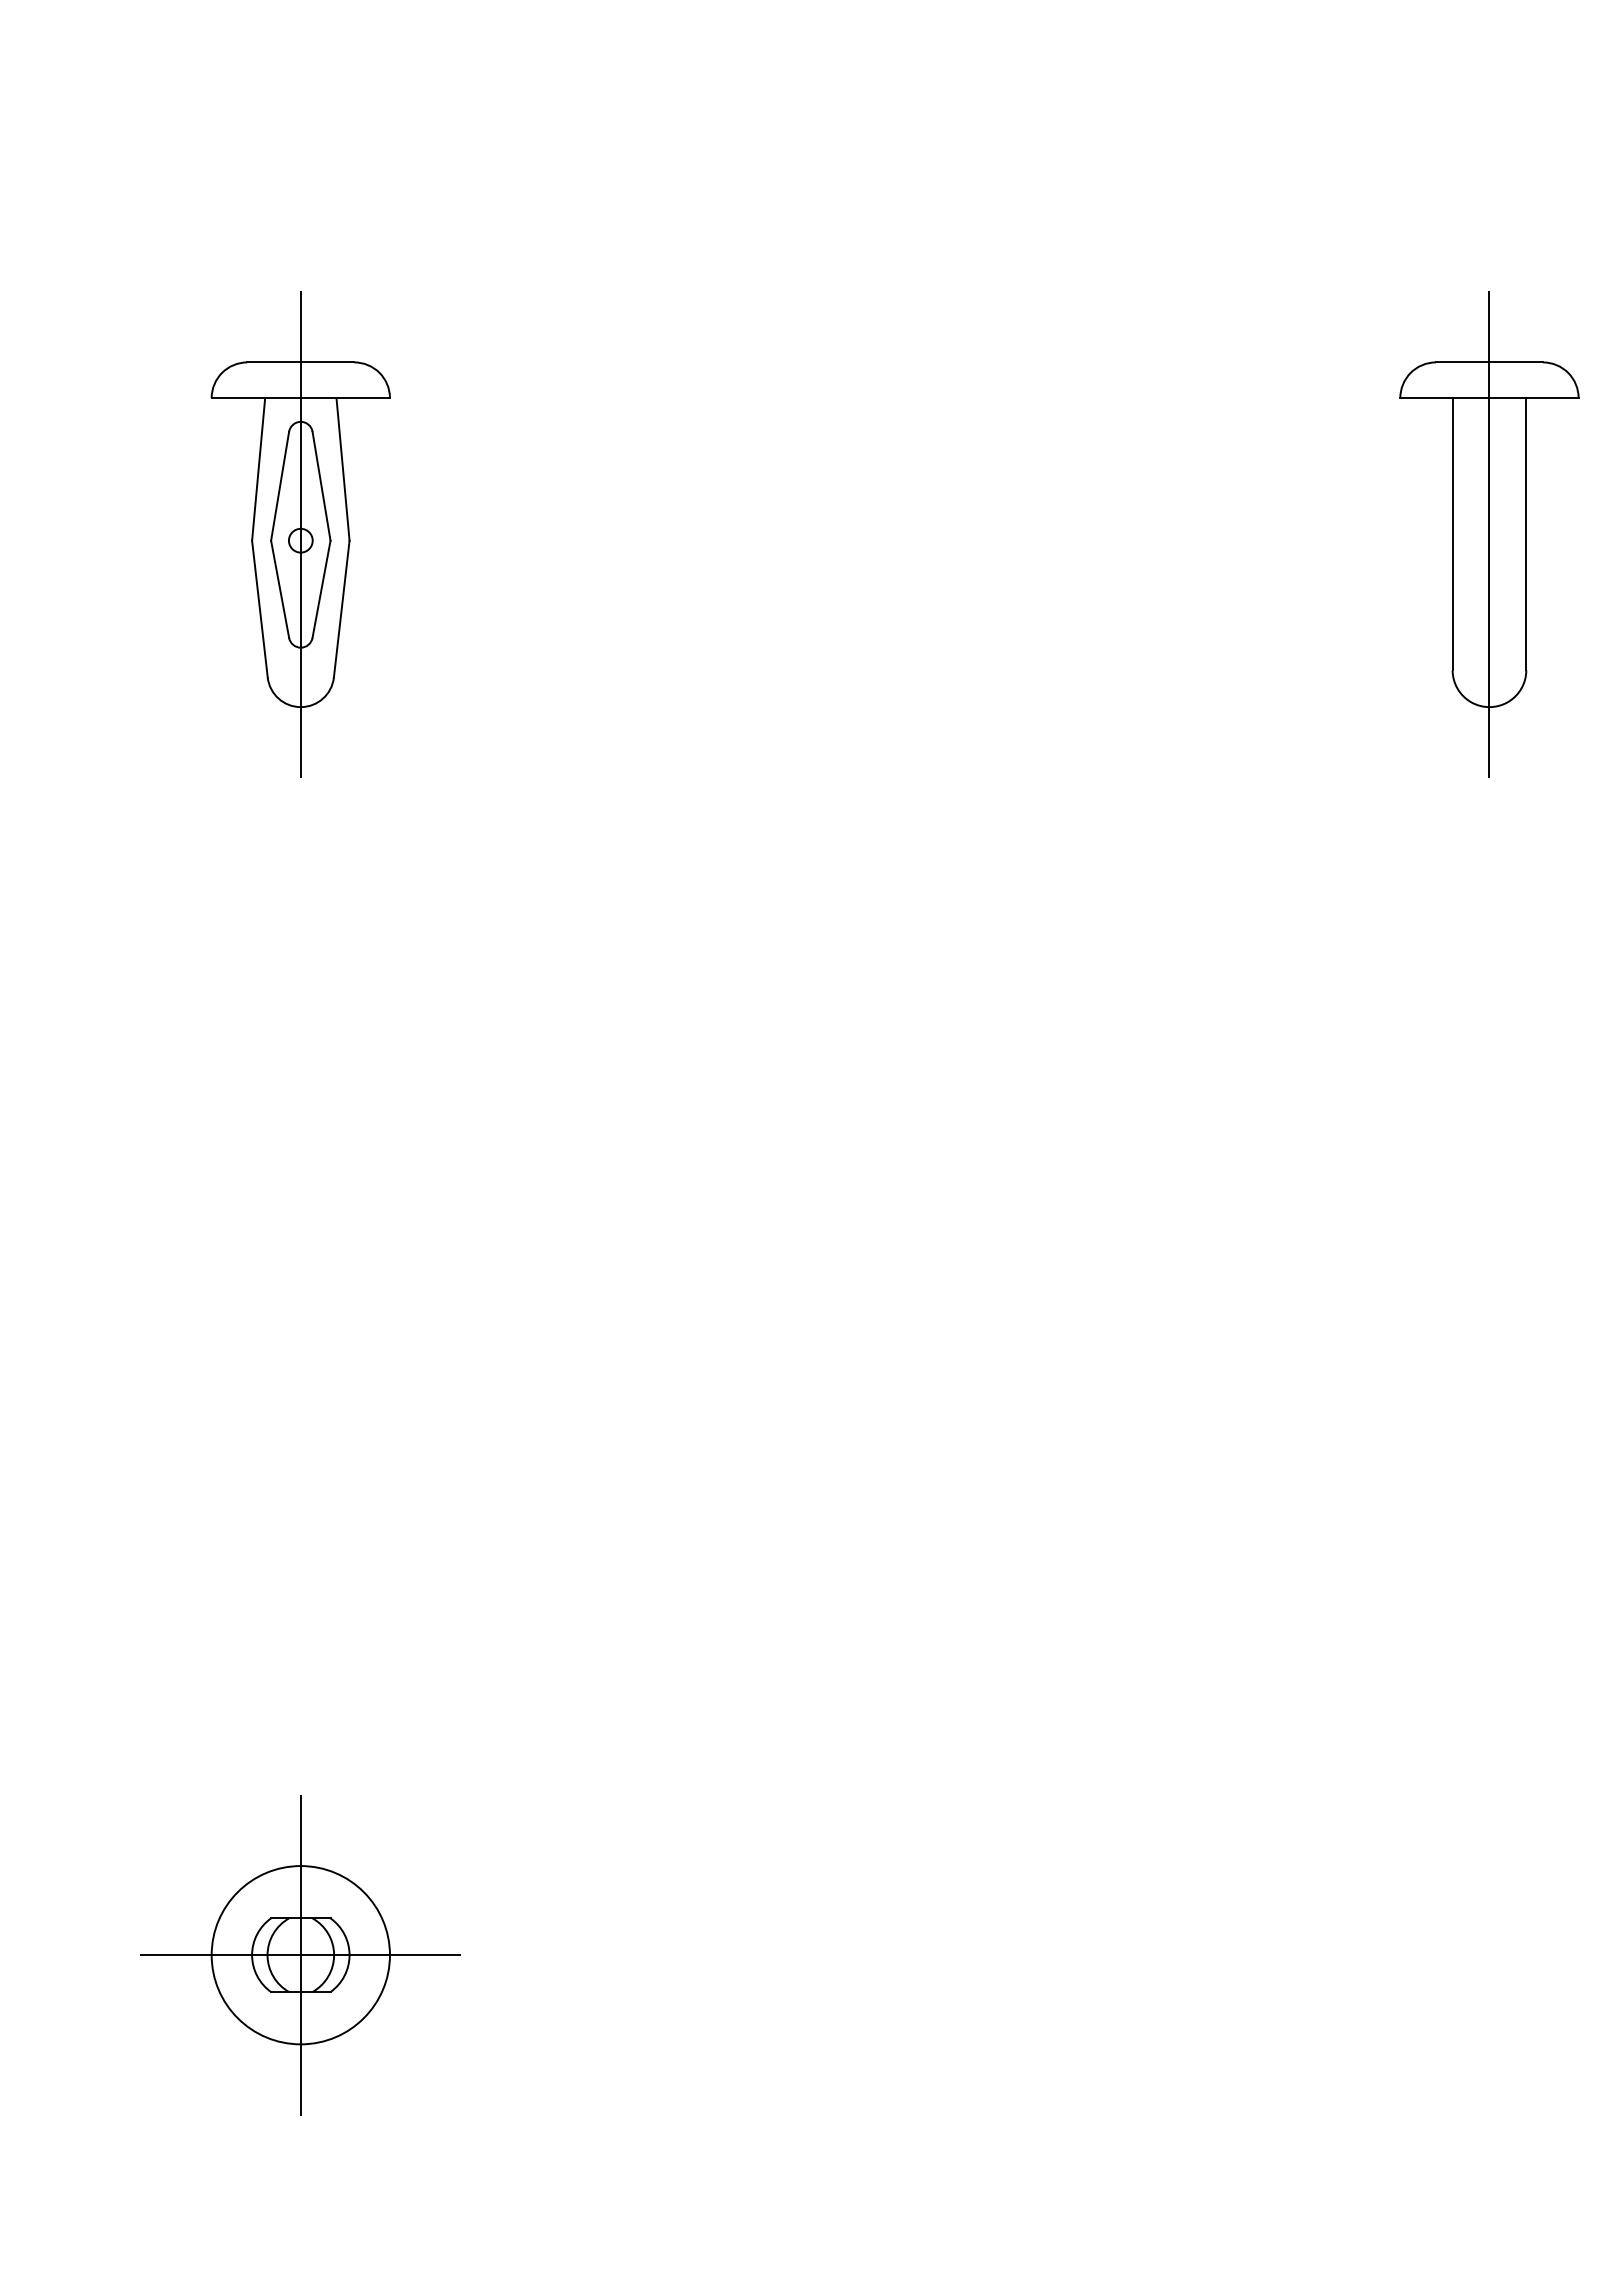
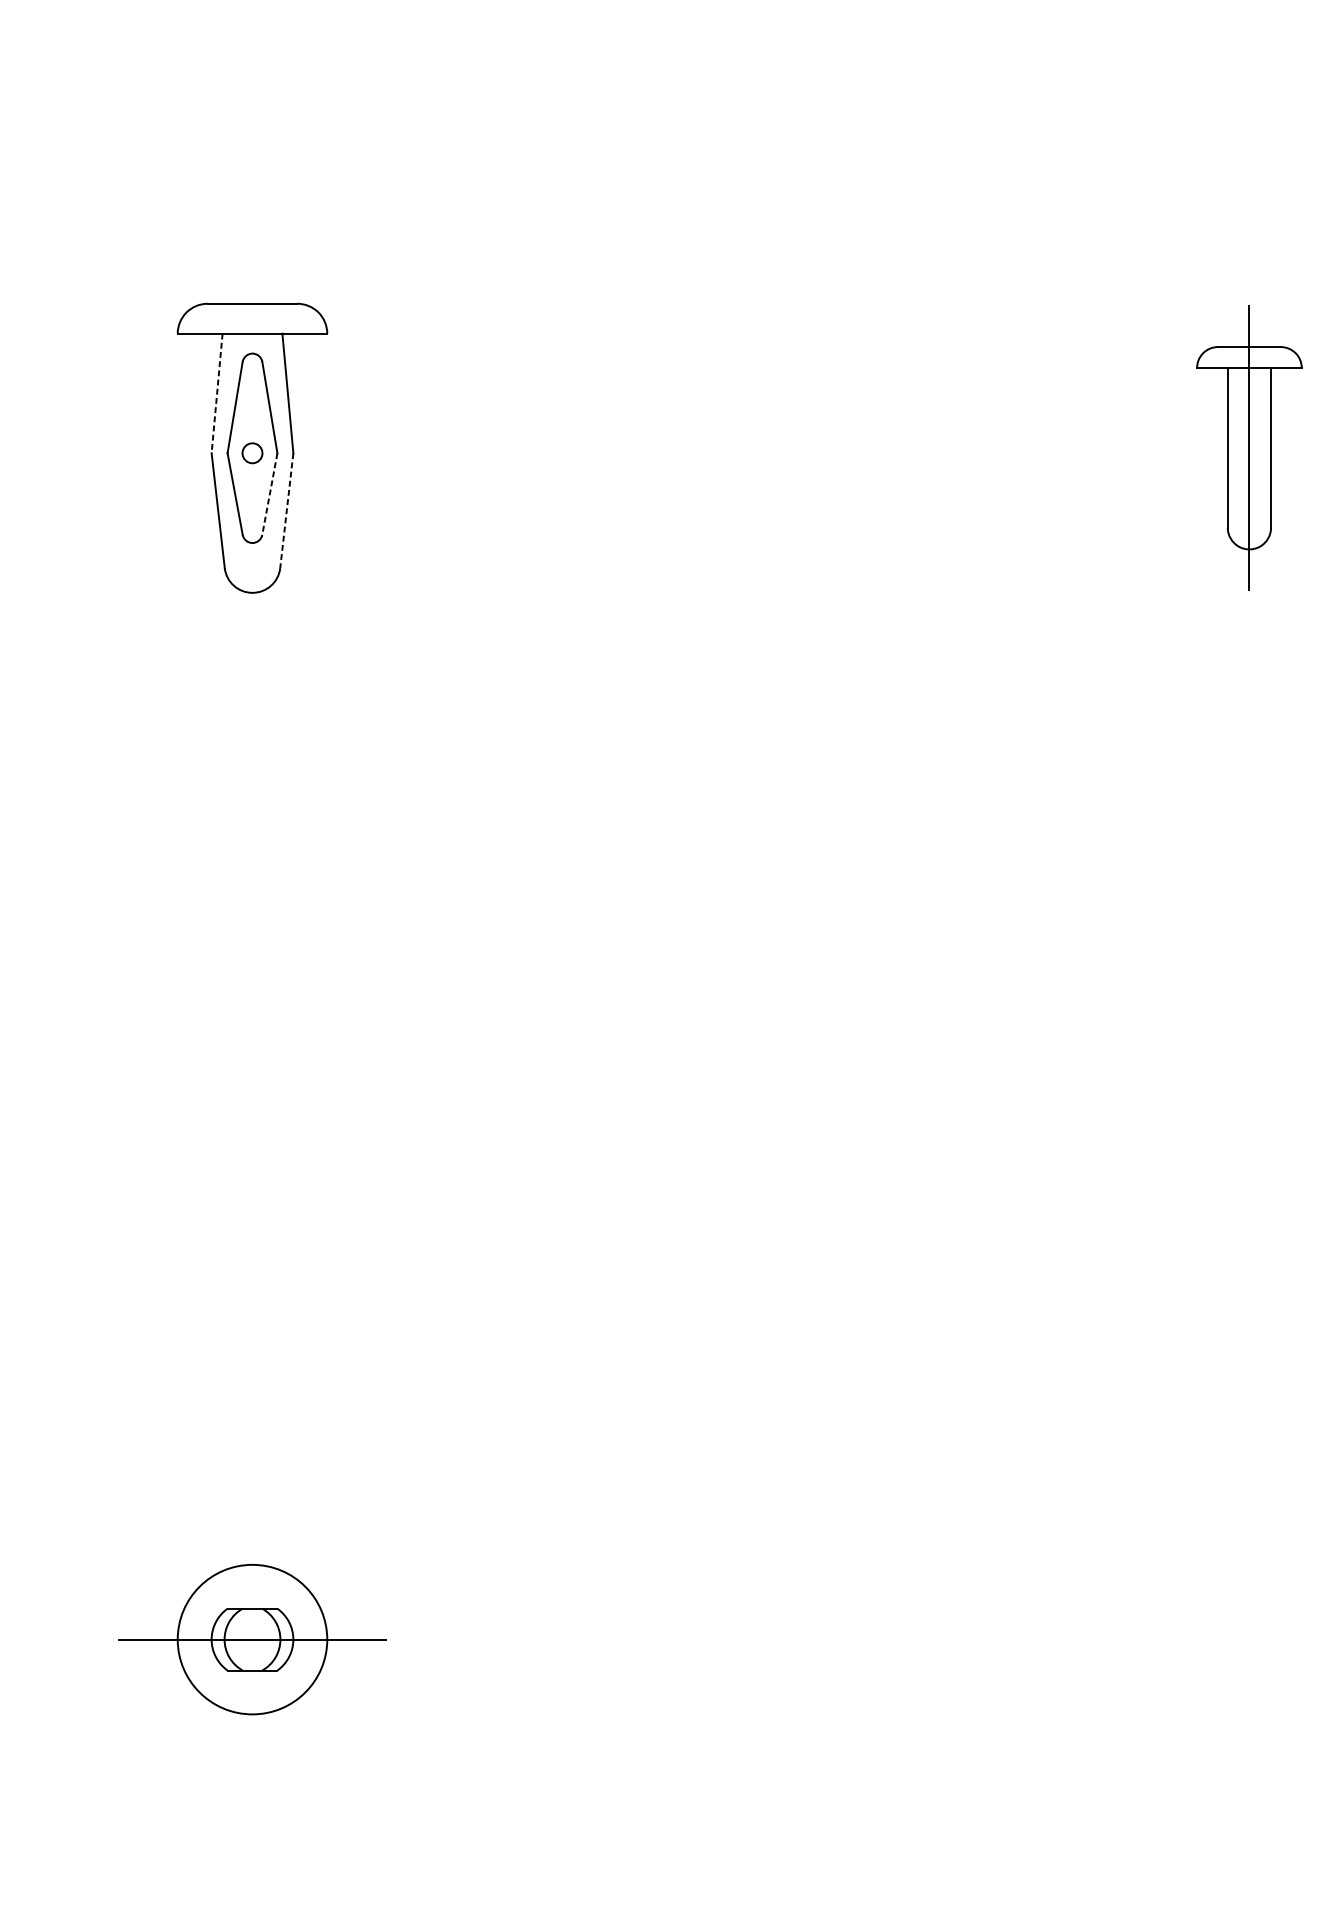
line: (258, 469) -> (217, 393), solid -> dashed
line: (300, 534) -> (252, 448), removed
part: (1489, 534) -> (1249, 448), size x0.7
line: (321, 589) -> (269, 494), solid -> dashed
line: (341, 609) -> (286, 510), solid -> dashed
line: (300, 1954) -> (252, 1639), removed

